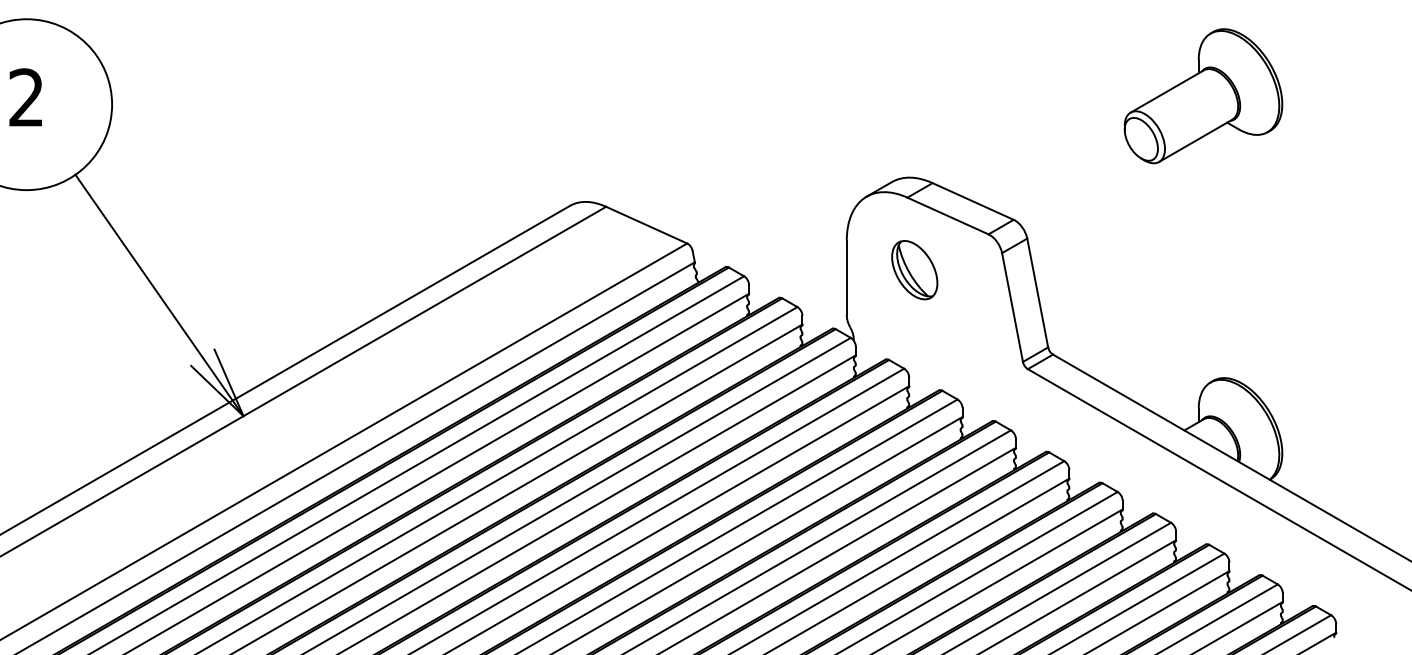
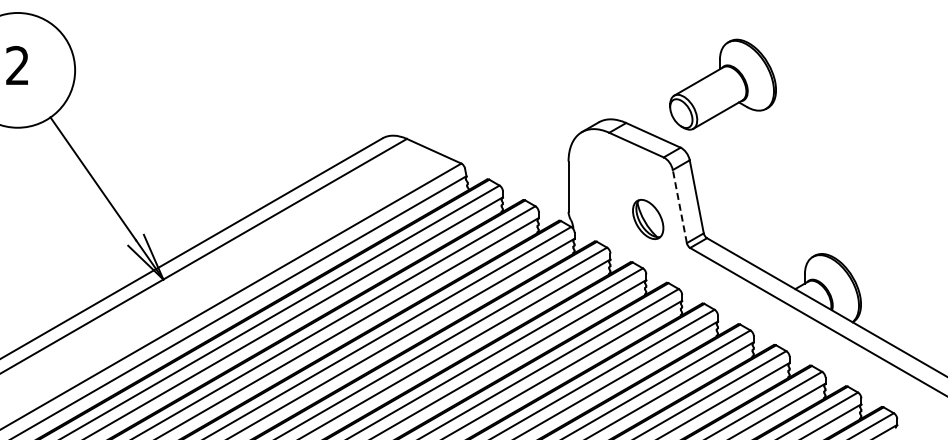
part: (1202, 95) -> (722, 84), moved
part: (915, 270) -> (648, 219), moved
line: (1011, 307) -> (679, 206), solid -> dashed

